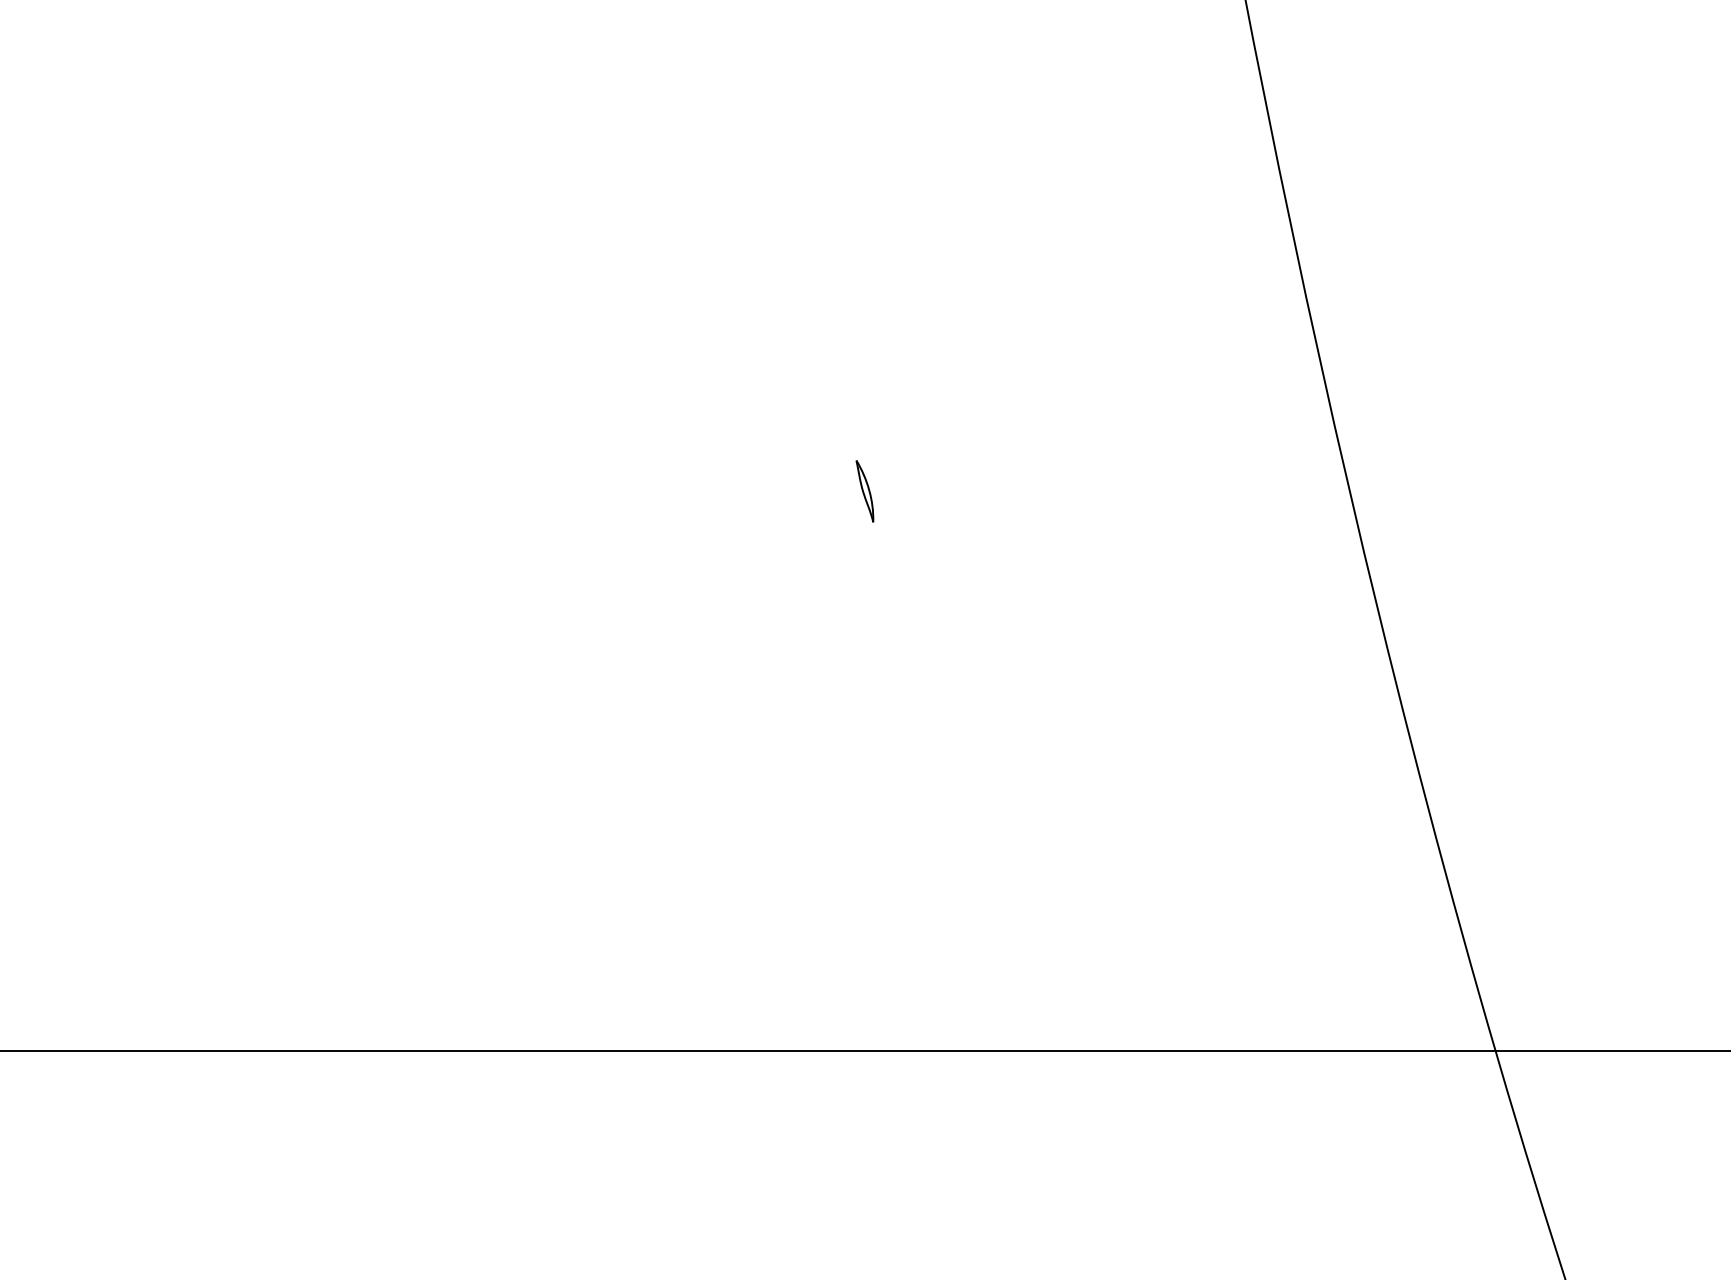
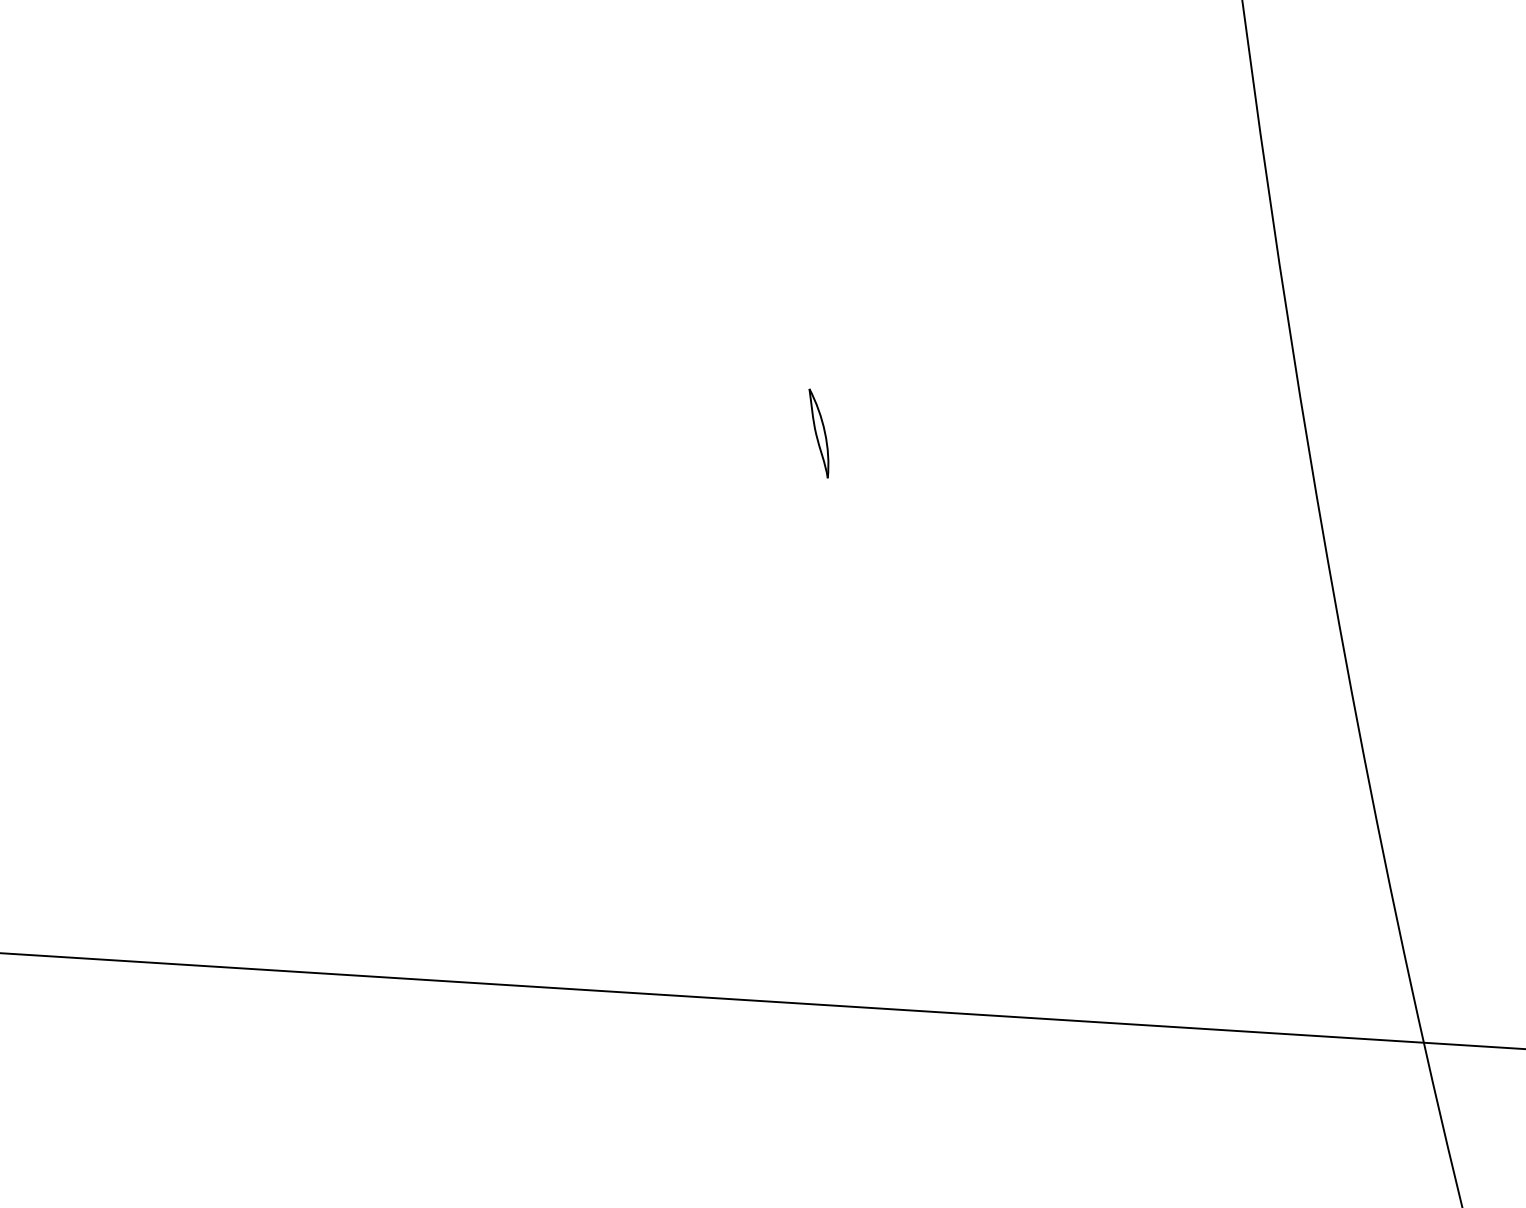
part: (864, 491) -> (818, 433), size x1.4

